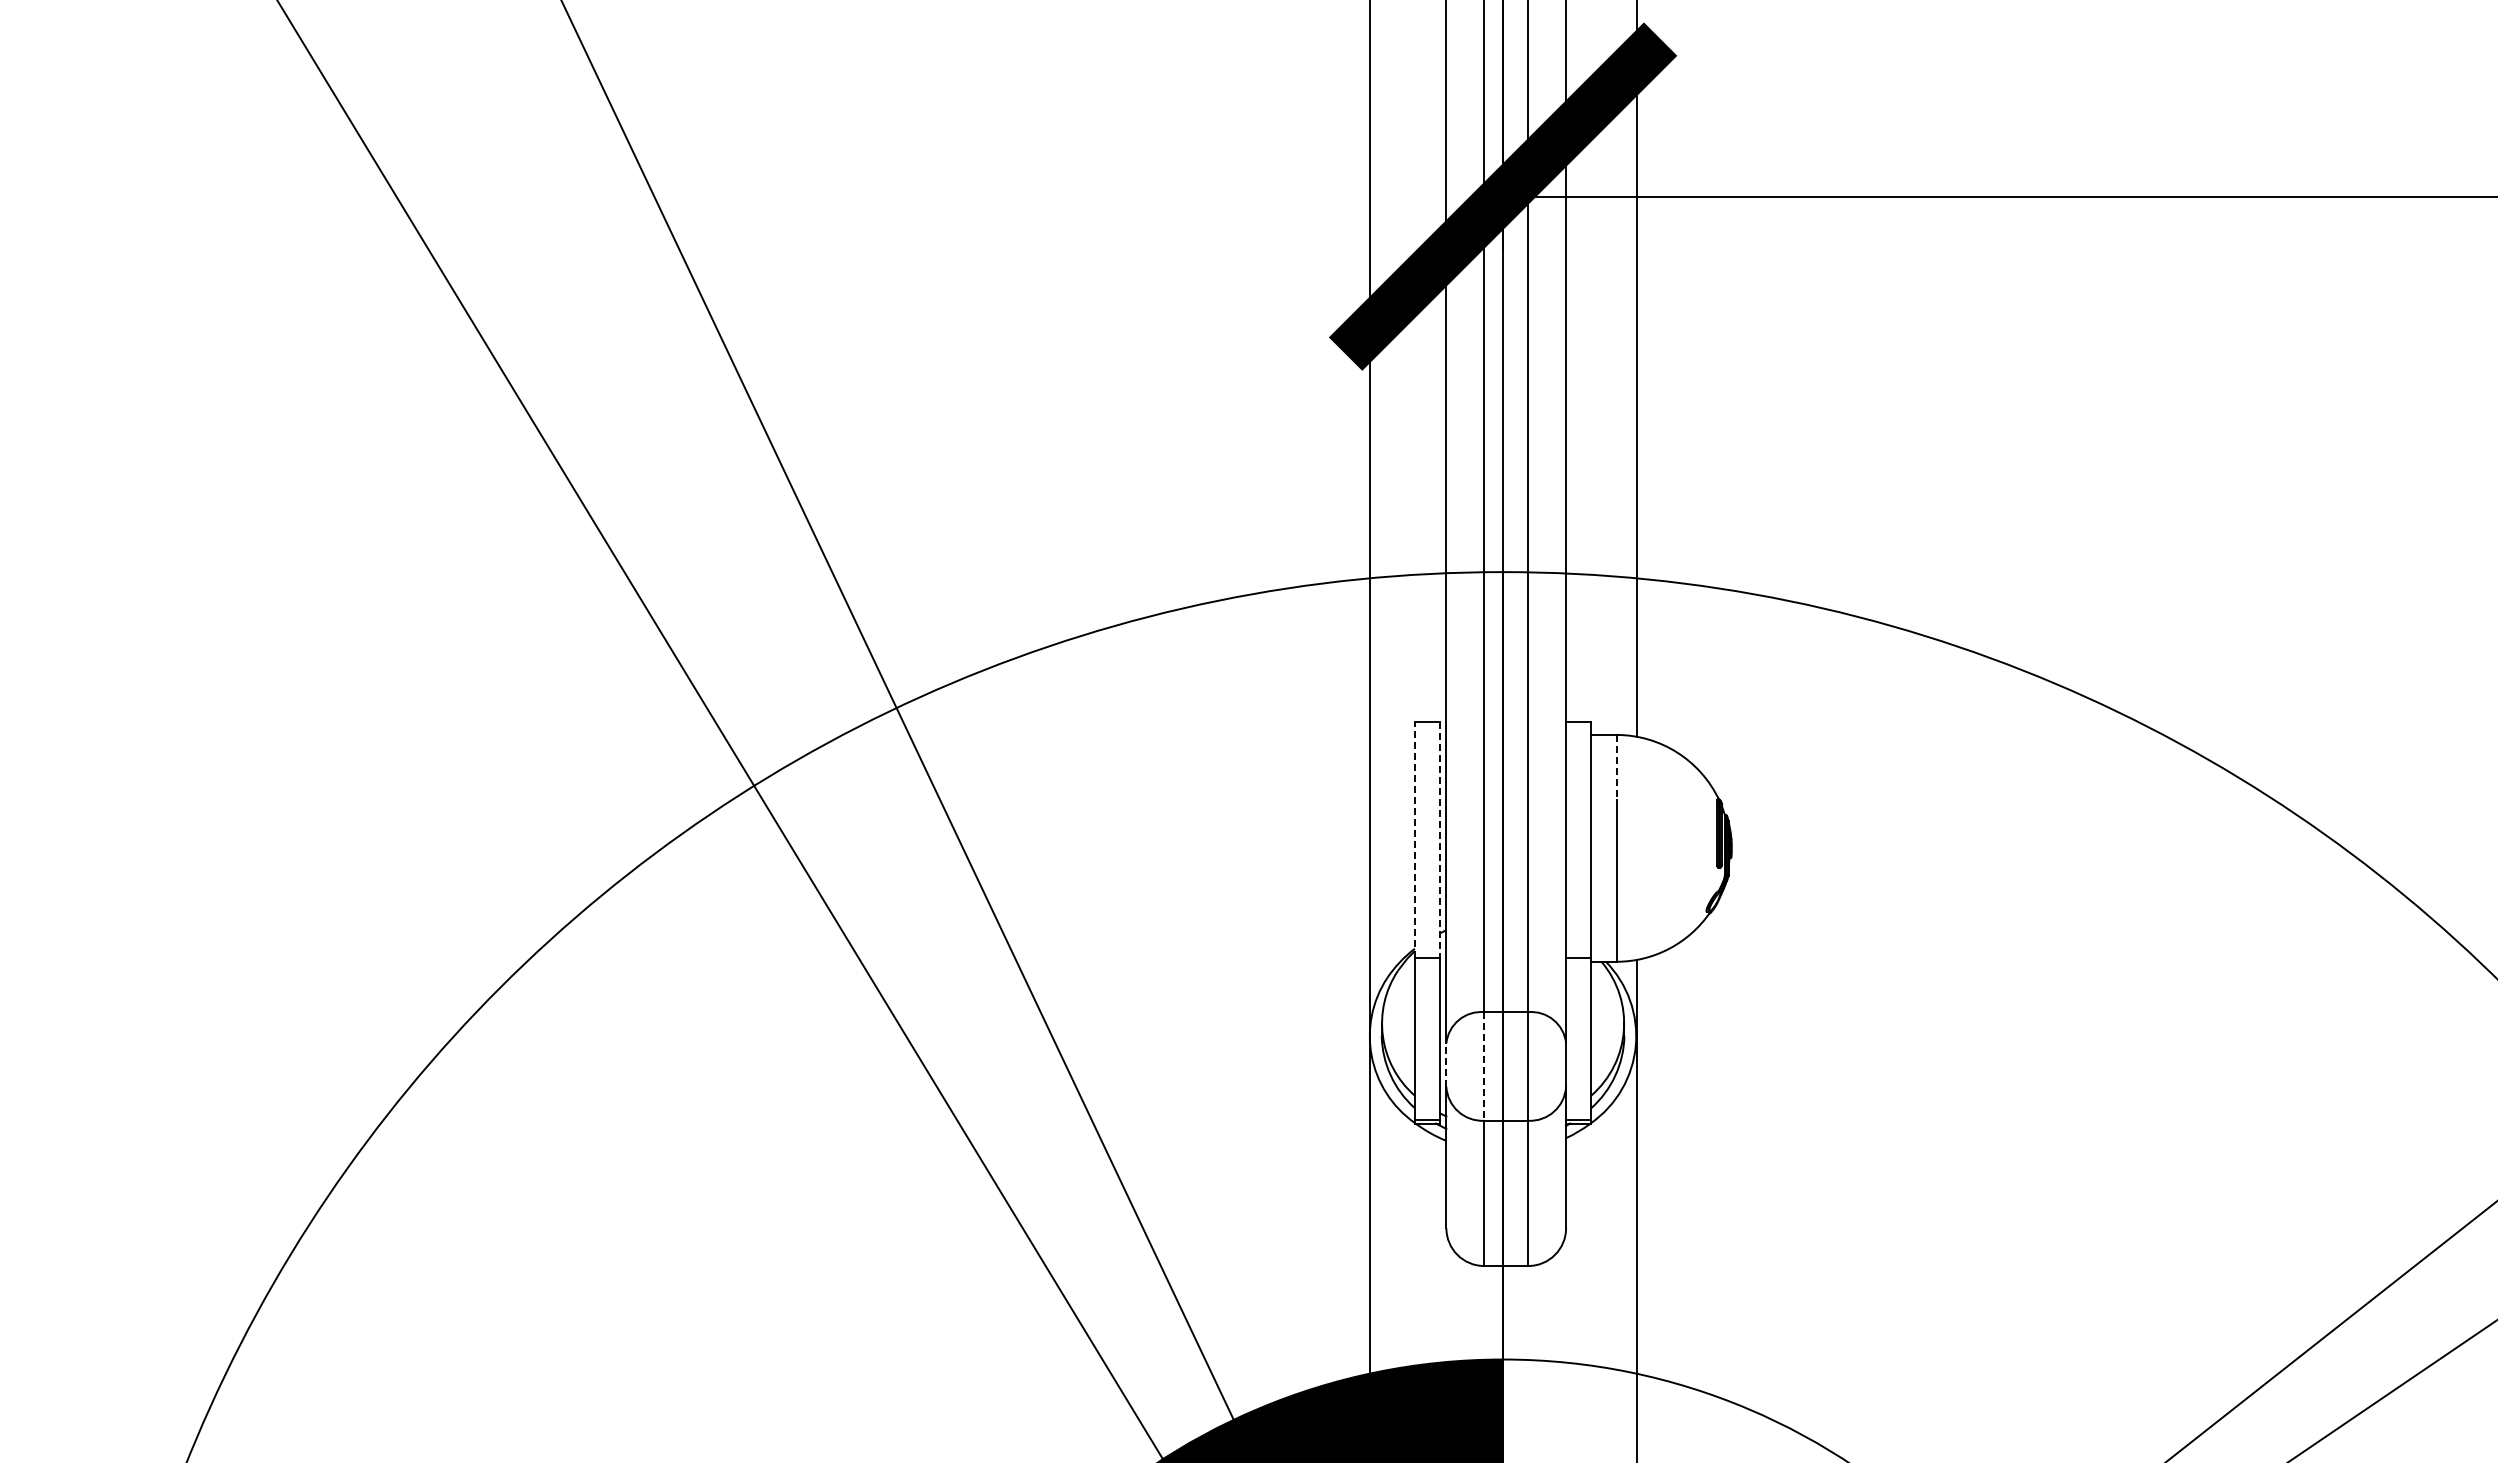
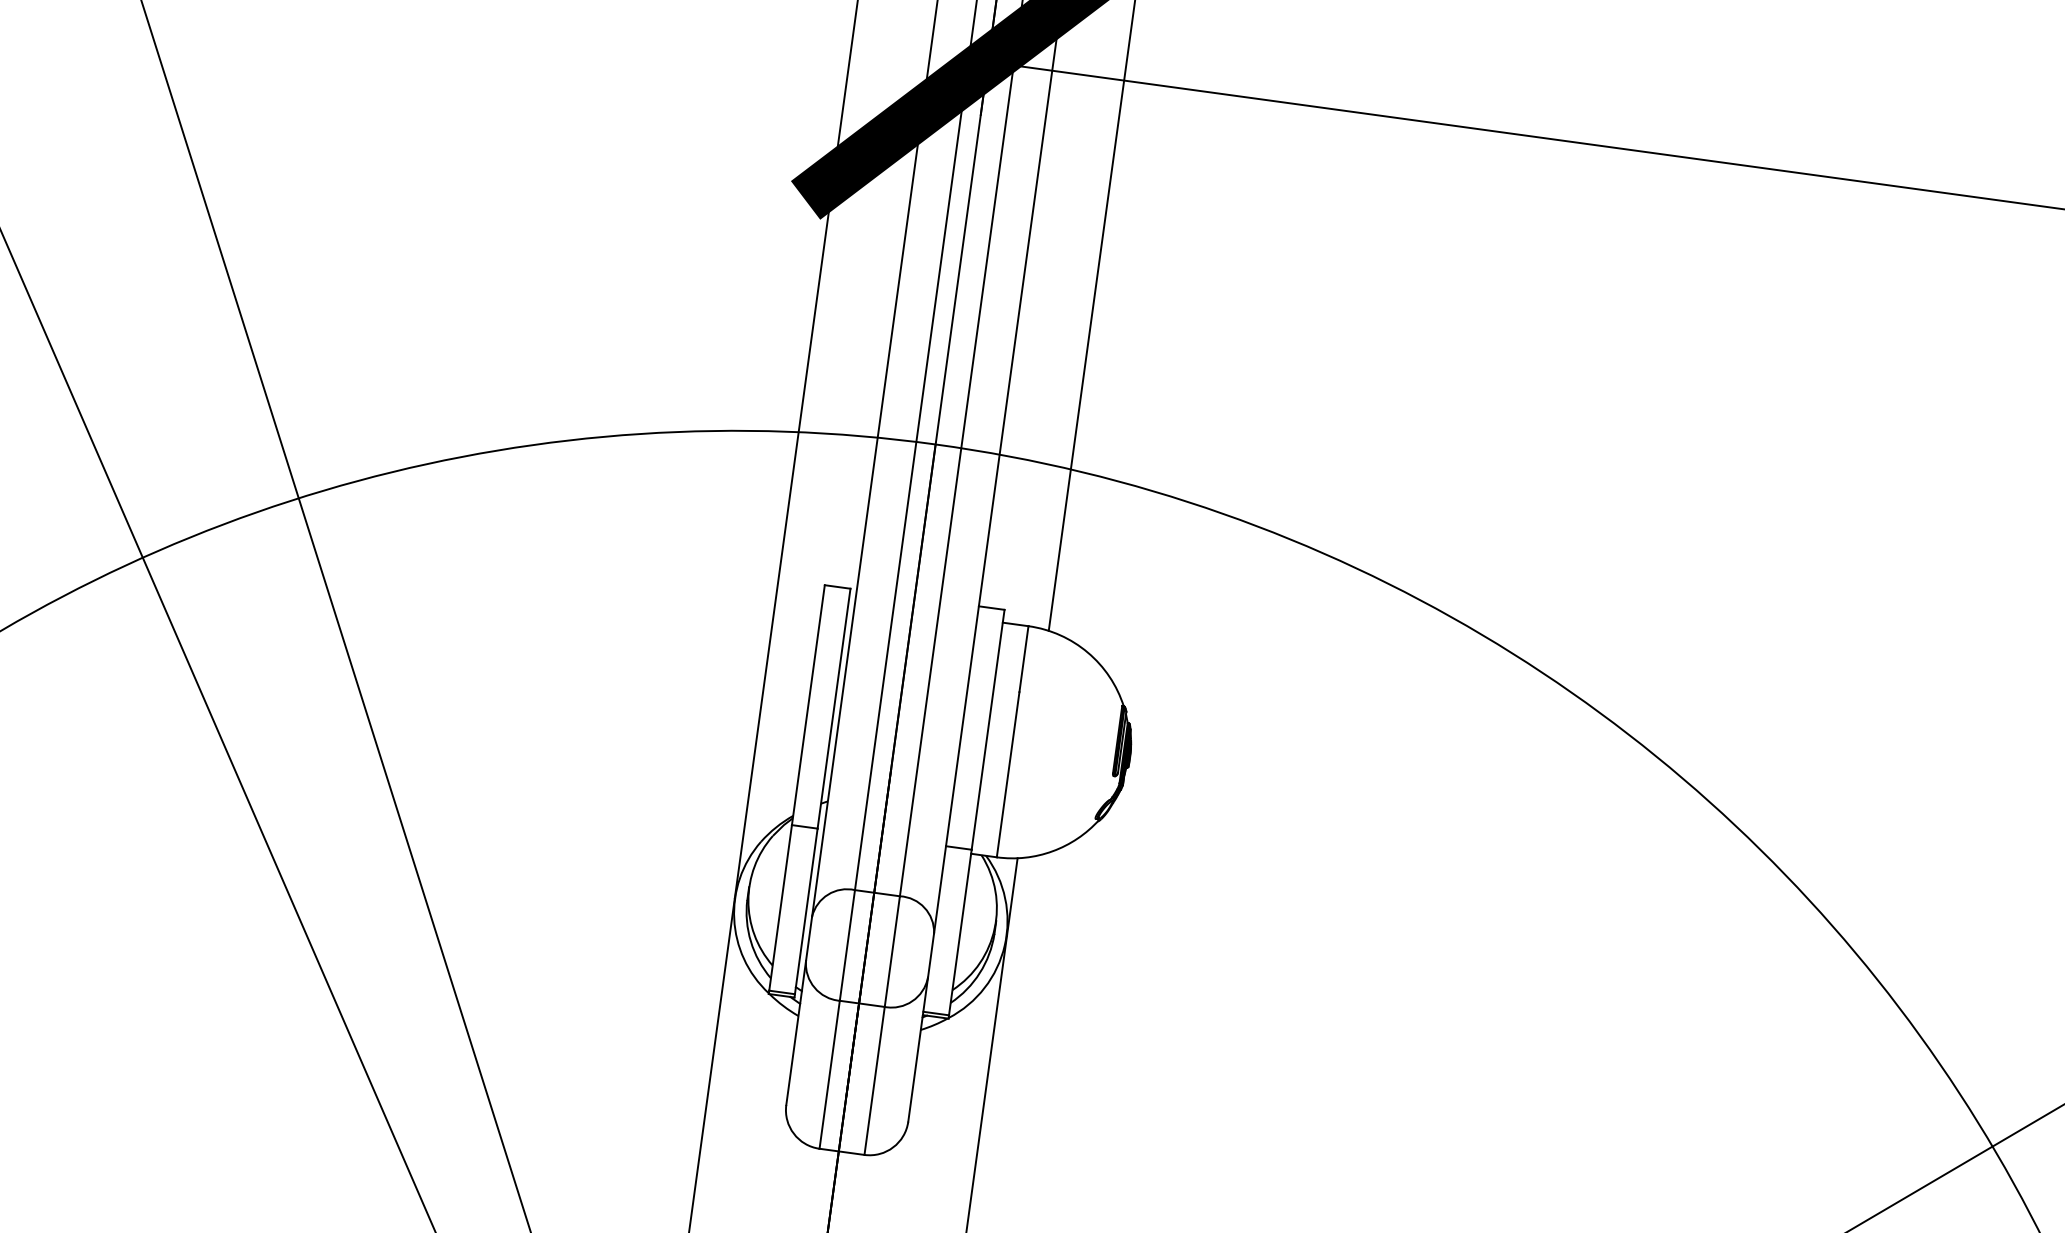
line: (1616, 767) -> (1023, 659), dashed -> solid
line: (1414, 840) -> (807, 705), dashed -> solid
line: (1440, 840) -> (834, 709), dashed -> solid
line: (1446, 1065) -> (809, 939), dashed -> solid
line: (1484, 1066) -> (847, 945), dashed -> solid

